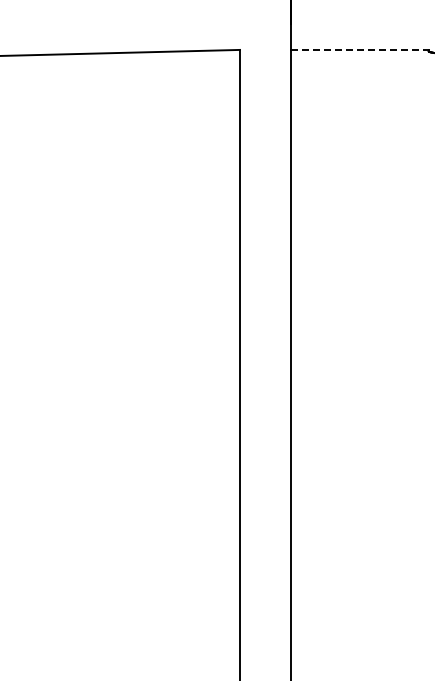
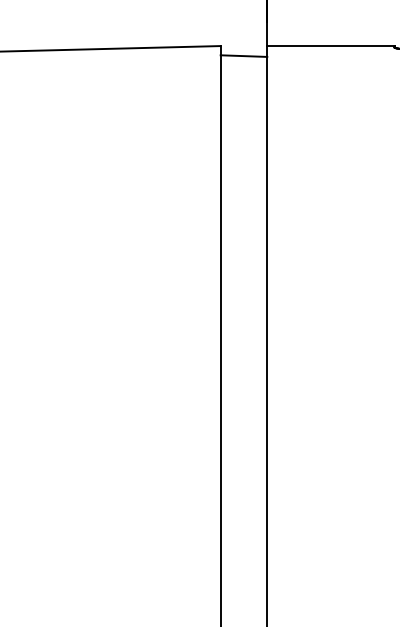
line: (360, 49) -> (331, 45), dashed -> solid
line: (264, 60) -> (243, 55), added

